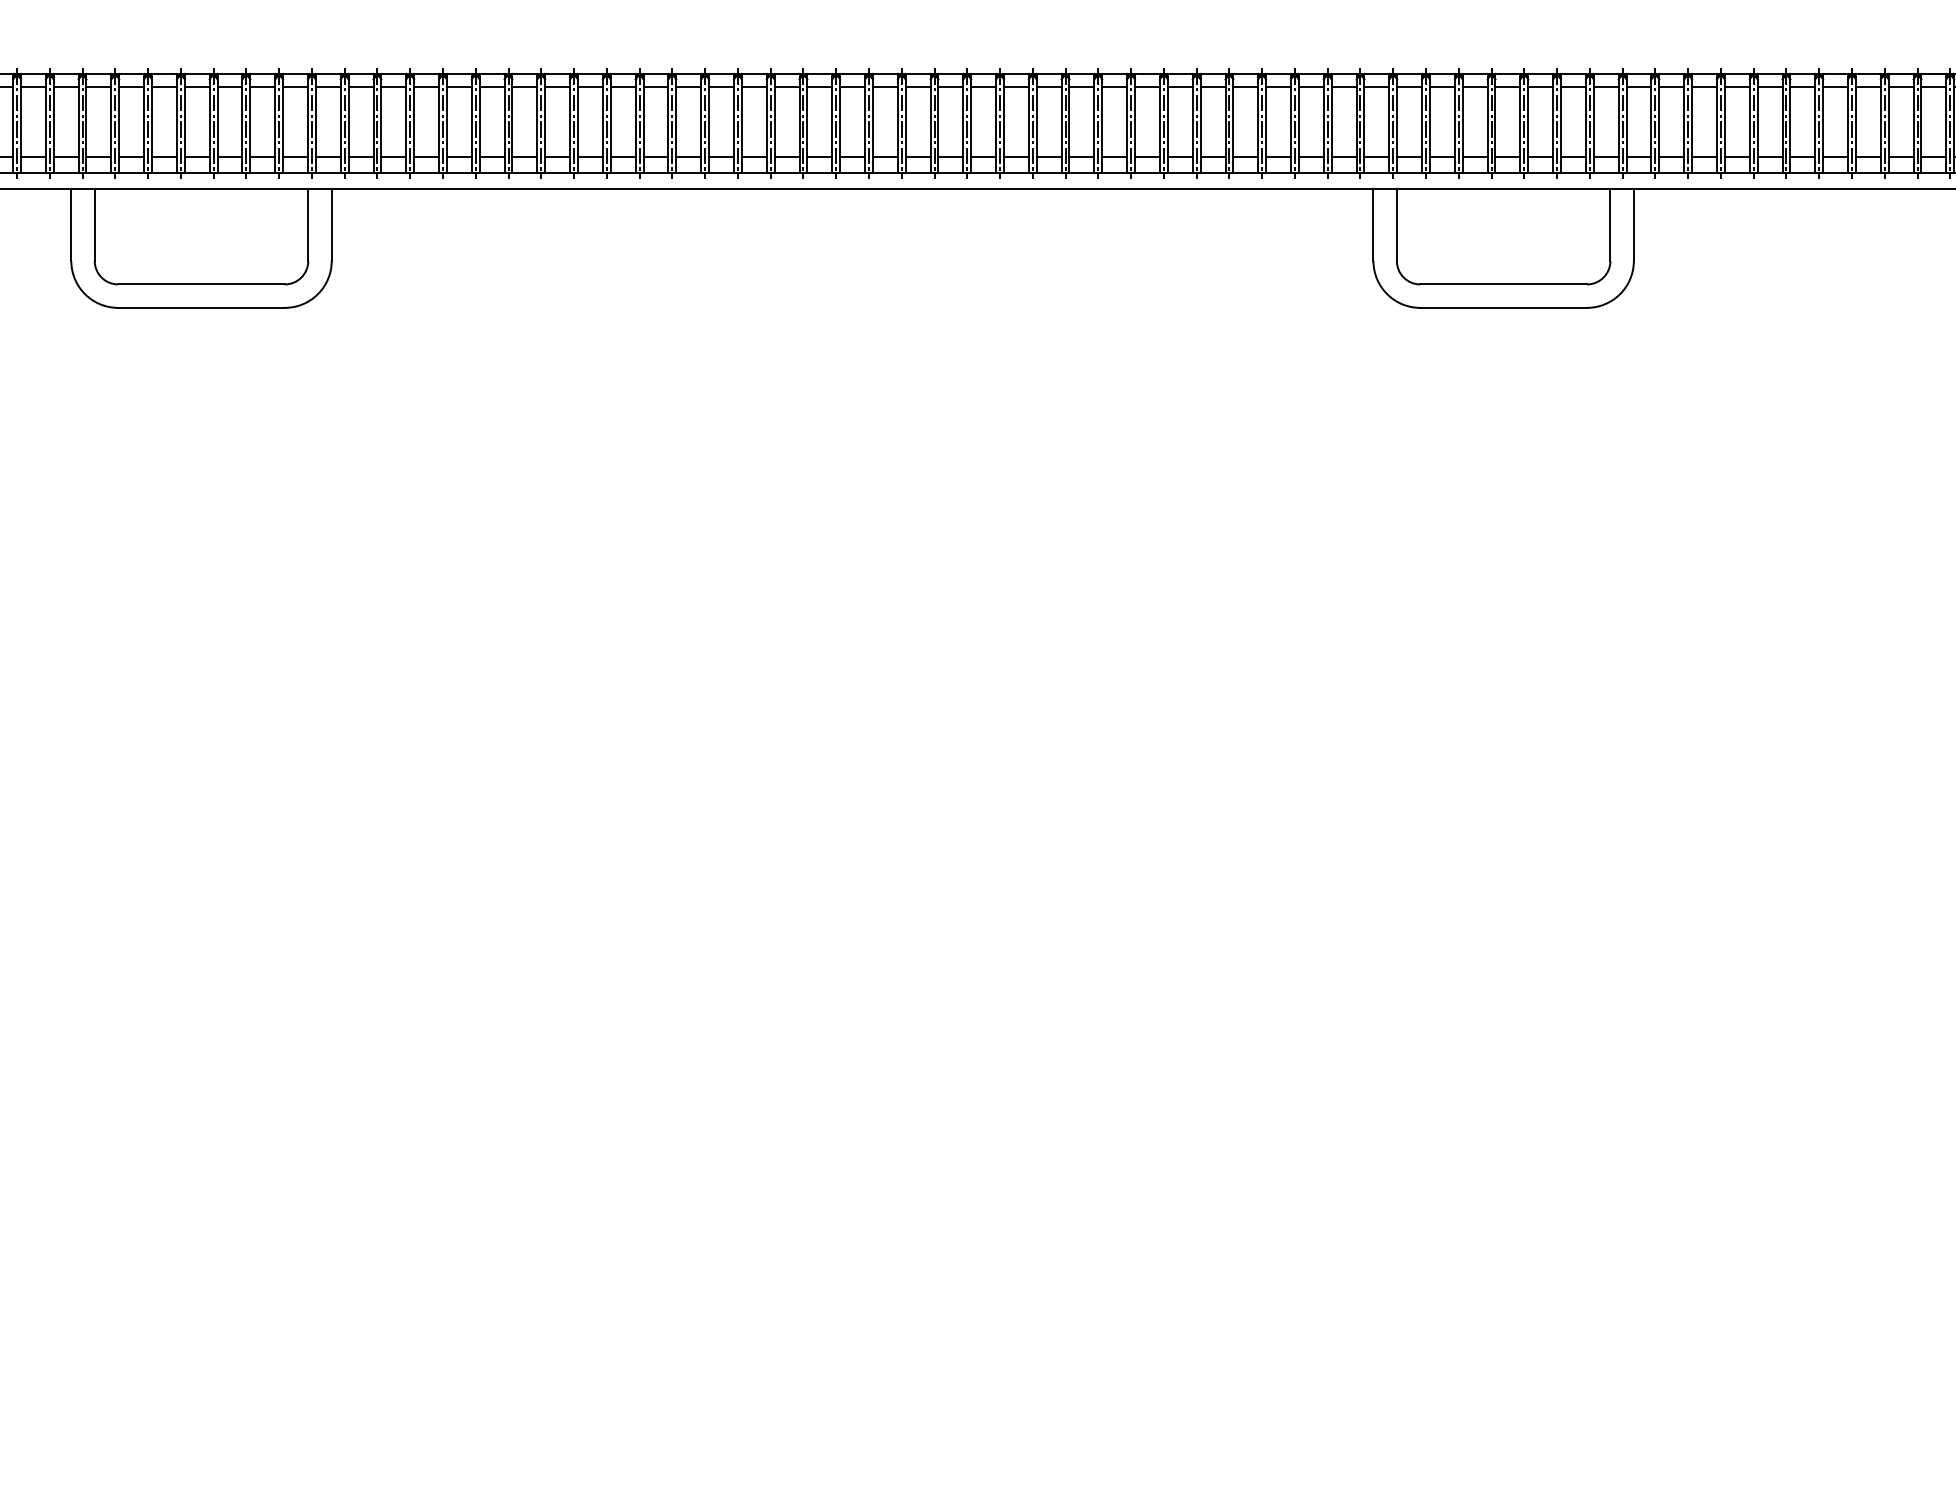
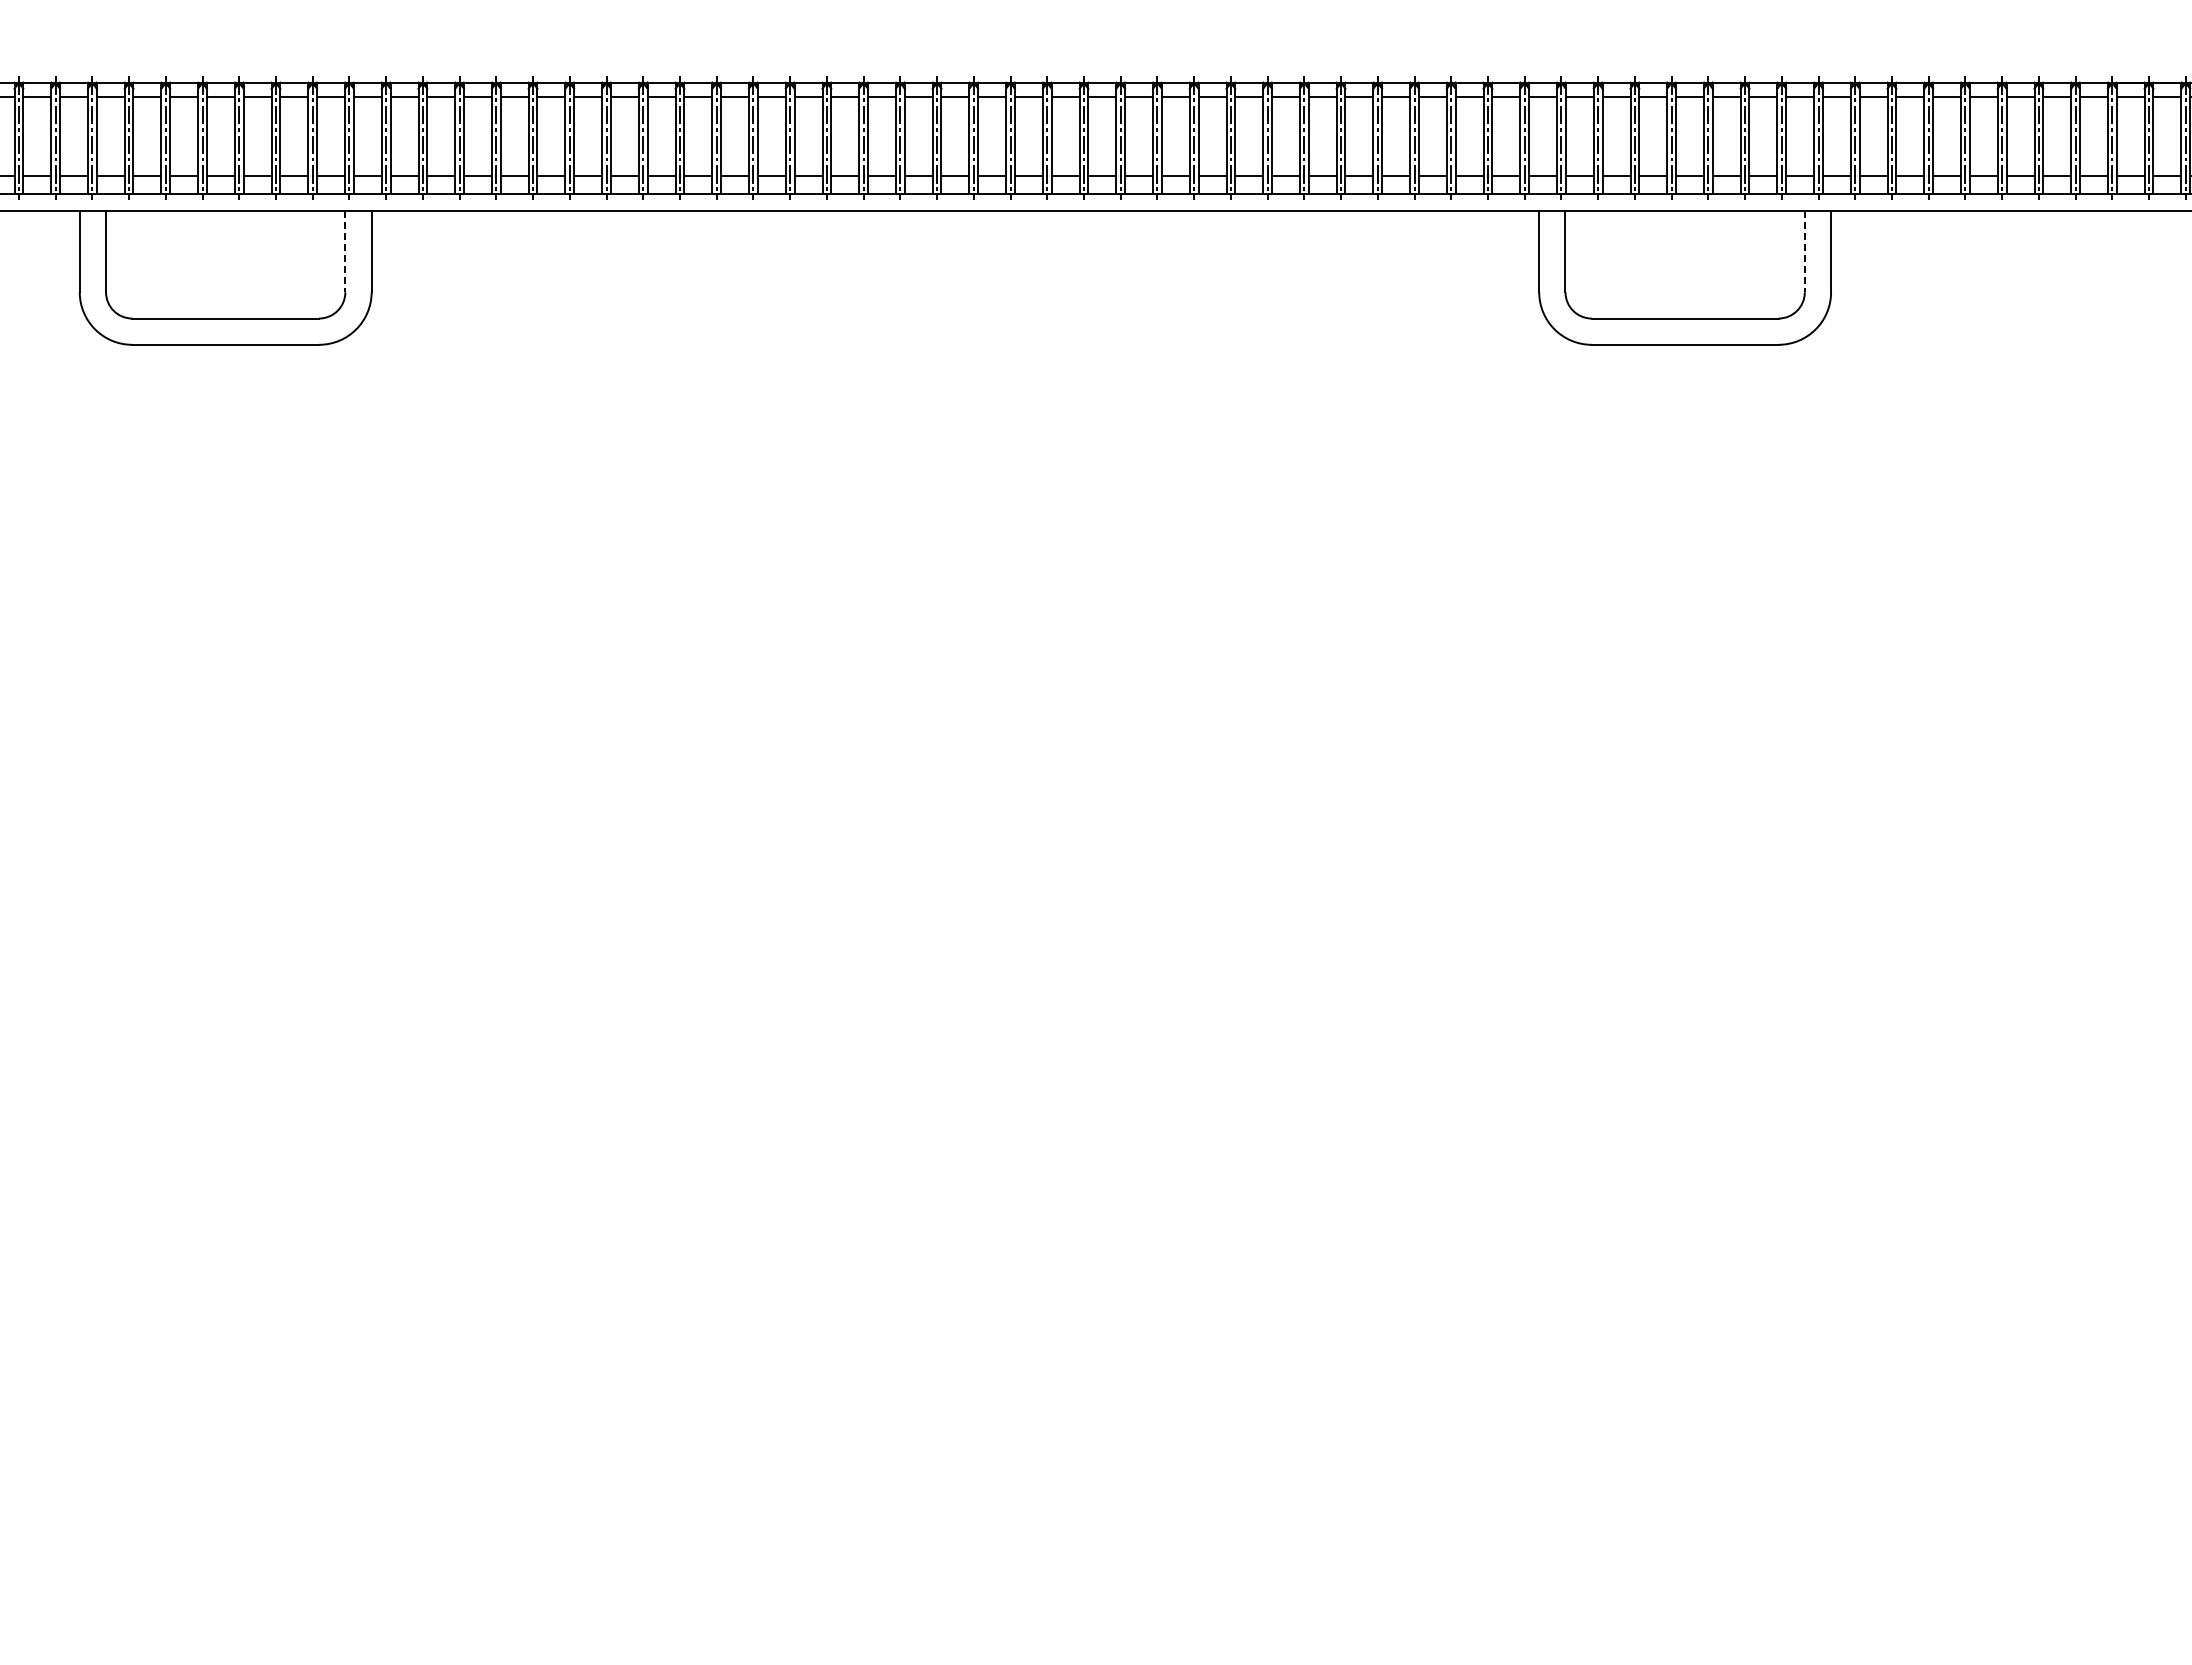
line: (308, 224) -> (345, 251), solid -> dashed
line: (1610, 224) -> (1804, 251), solid -> dashed

